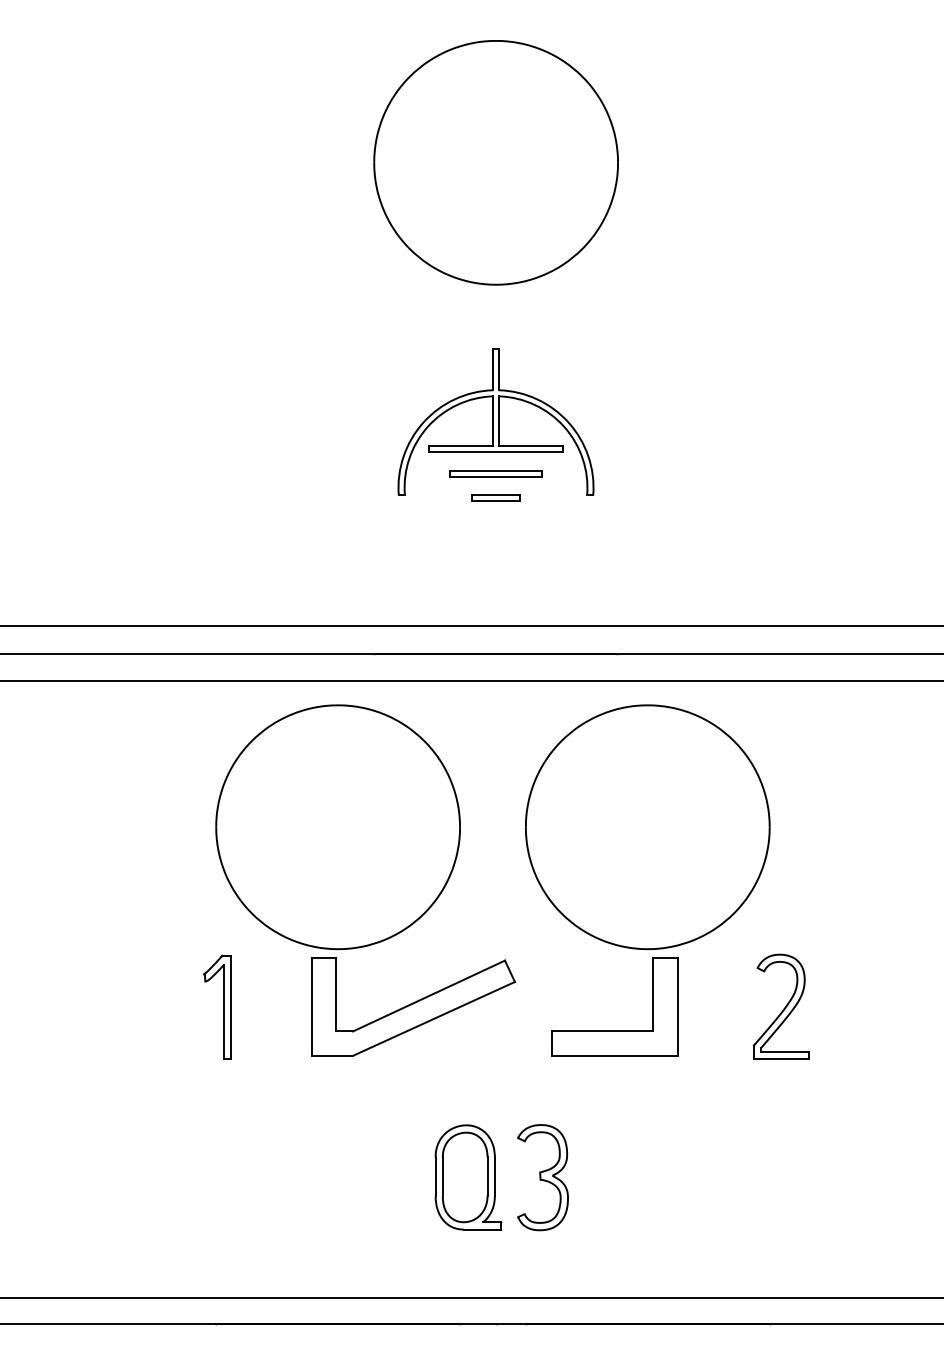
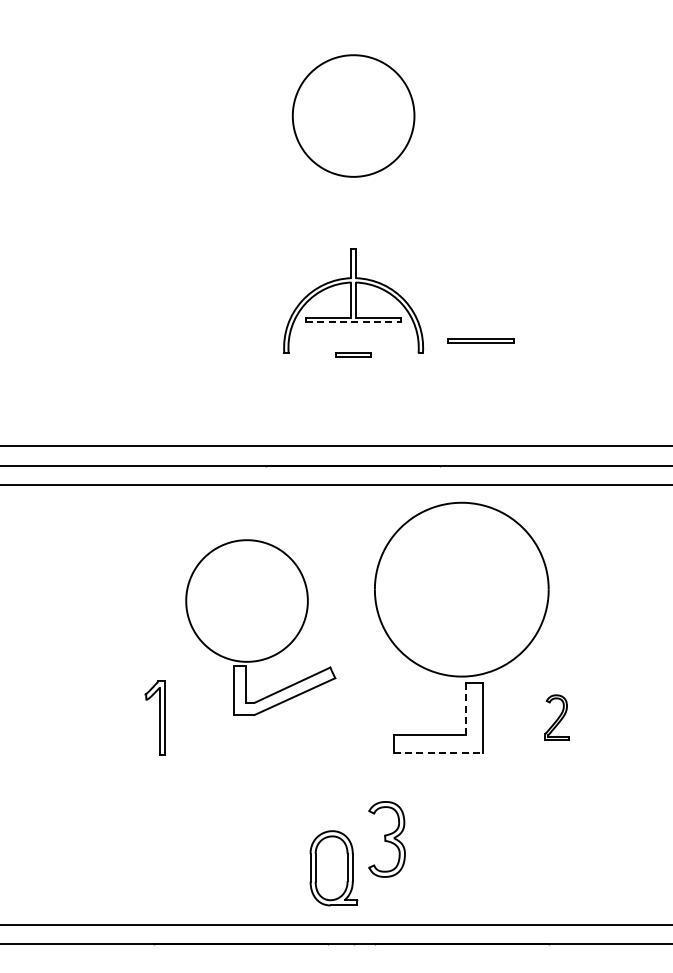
part: (495, 162) -> (353, 115), size x0.7
line: (495, 452) -> (353, 322), solid -> dashed
part: (495, 473) -> (480, 340), moved
part: (365, 880) -> (260, 627), size x0.7
line: (652, 995) -> (465, 709), solid -> dashed
part: (780, 1006) -> (556, 717), size x0.6
line: (615, 1055) -> (438, 752), solid -> dashed
part: (467, 1177) -> (333, 868), moved

